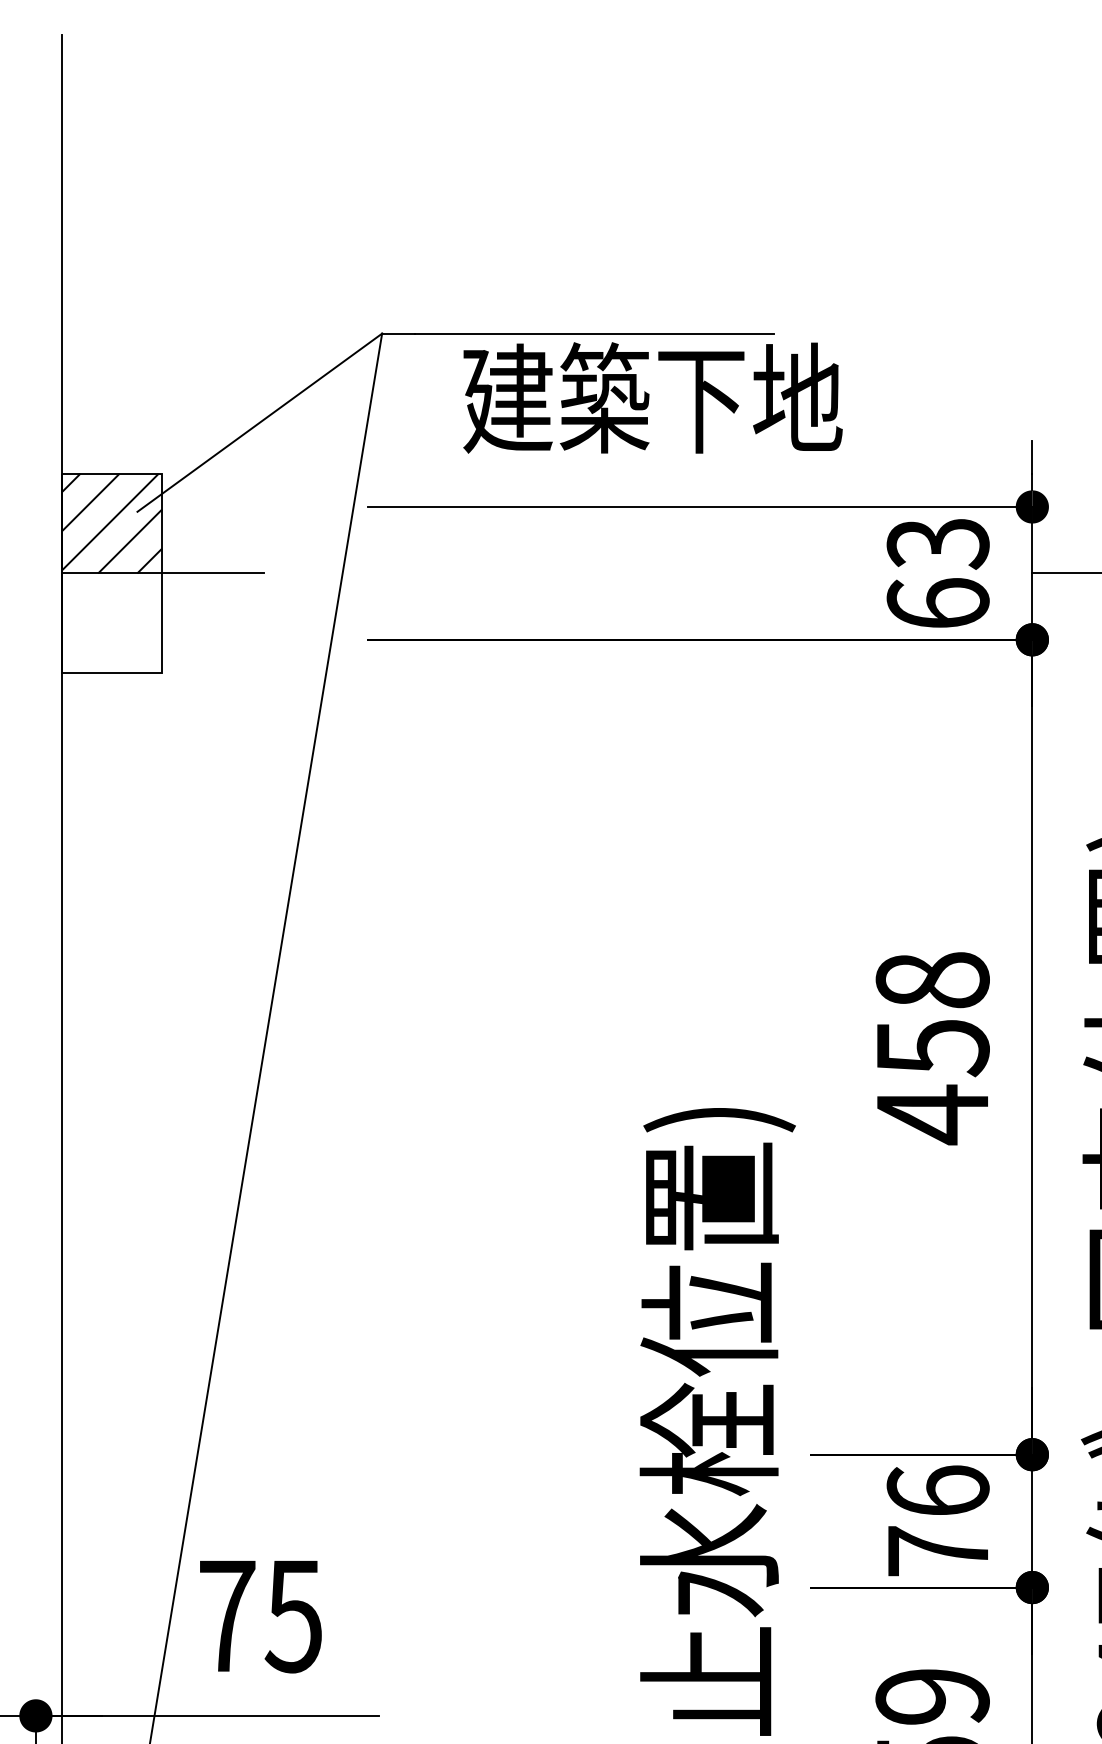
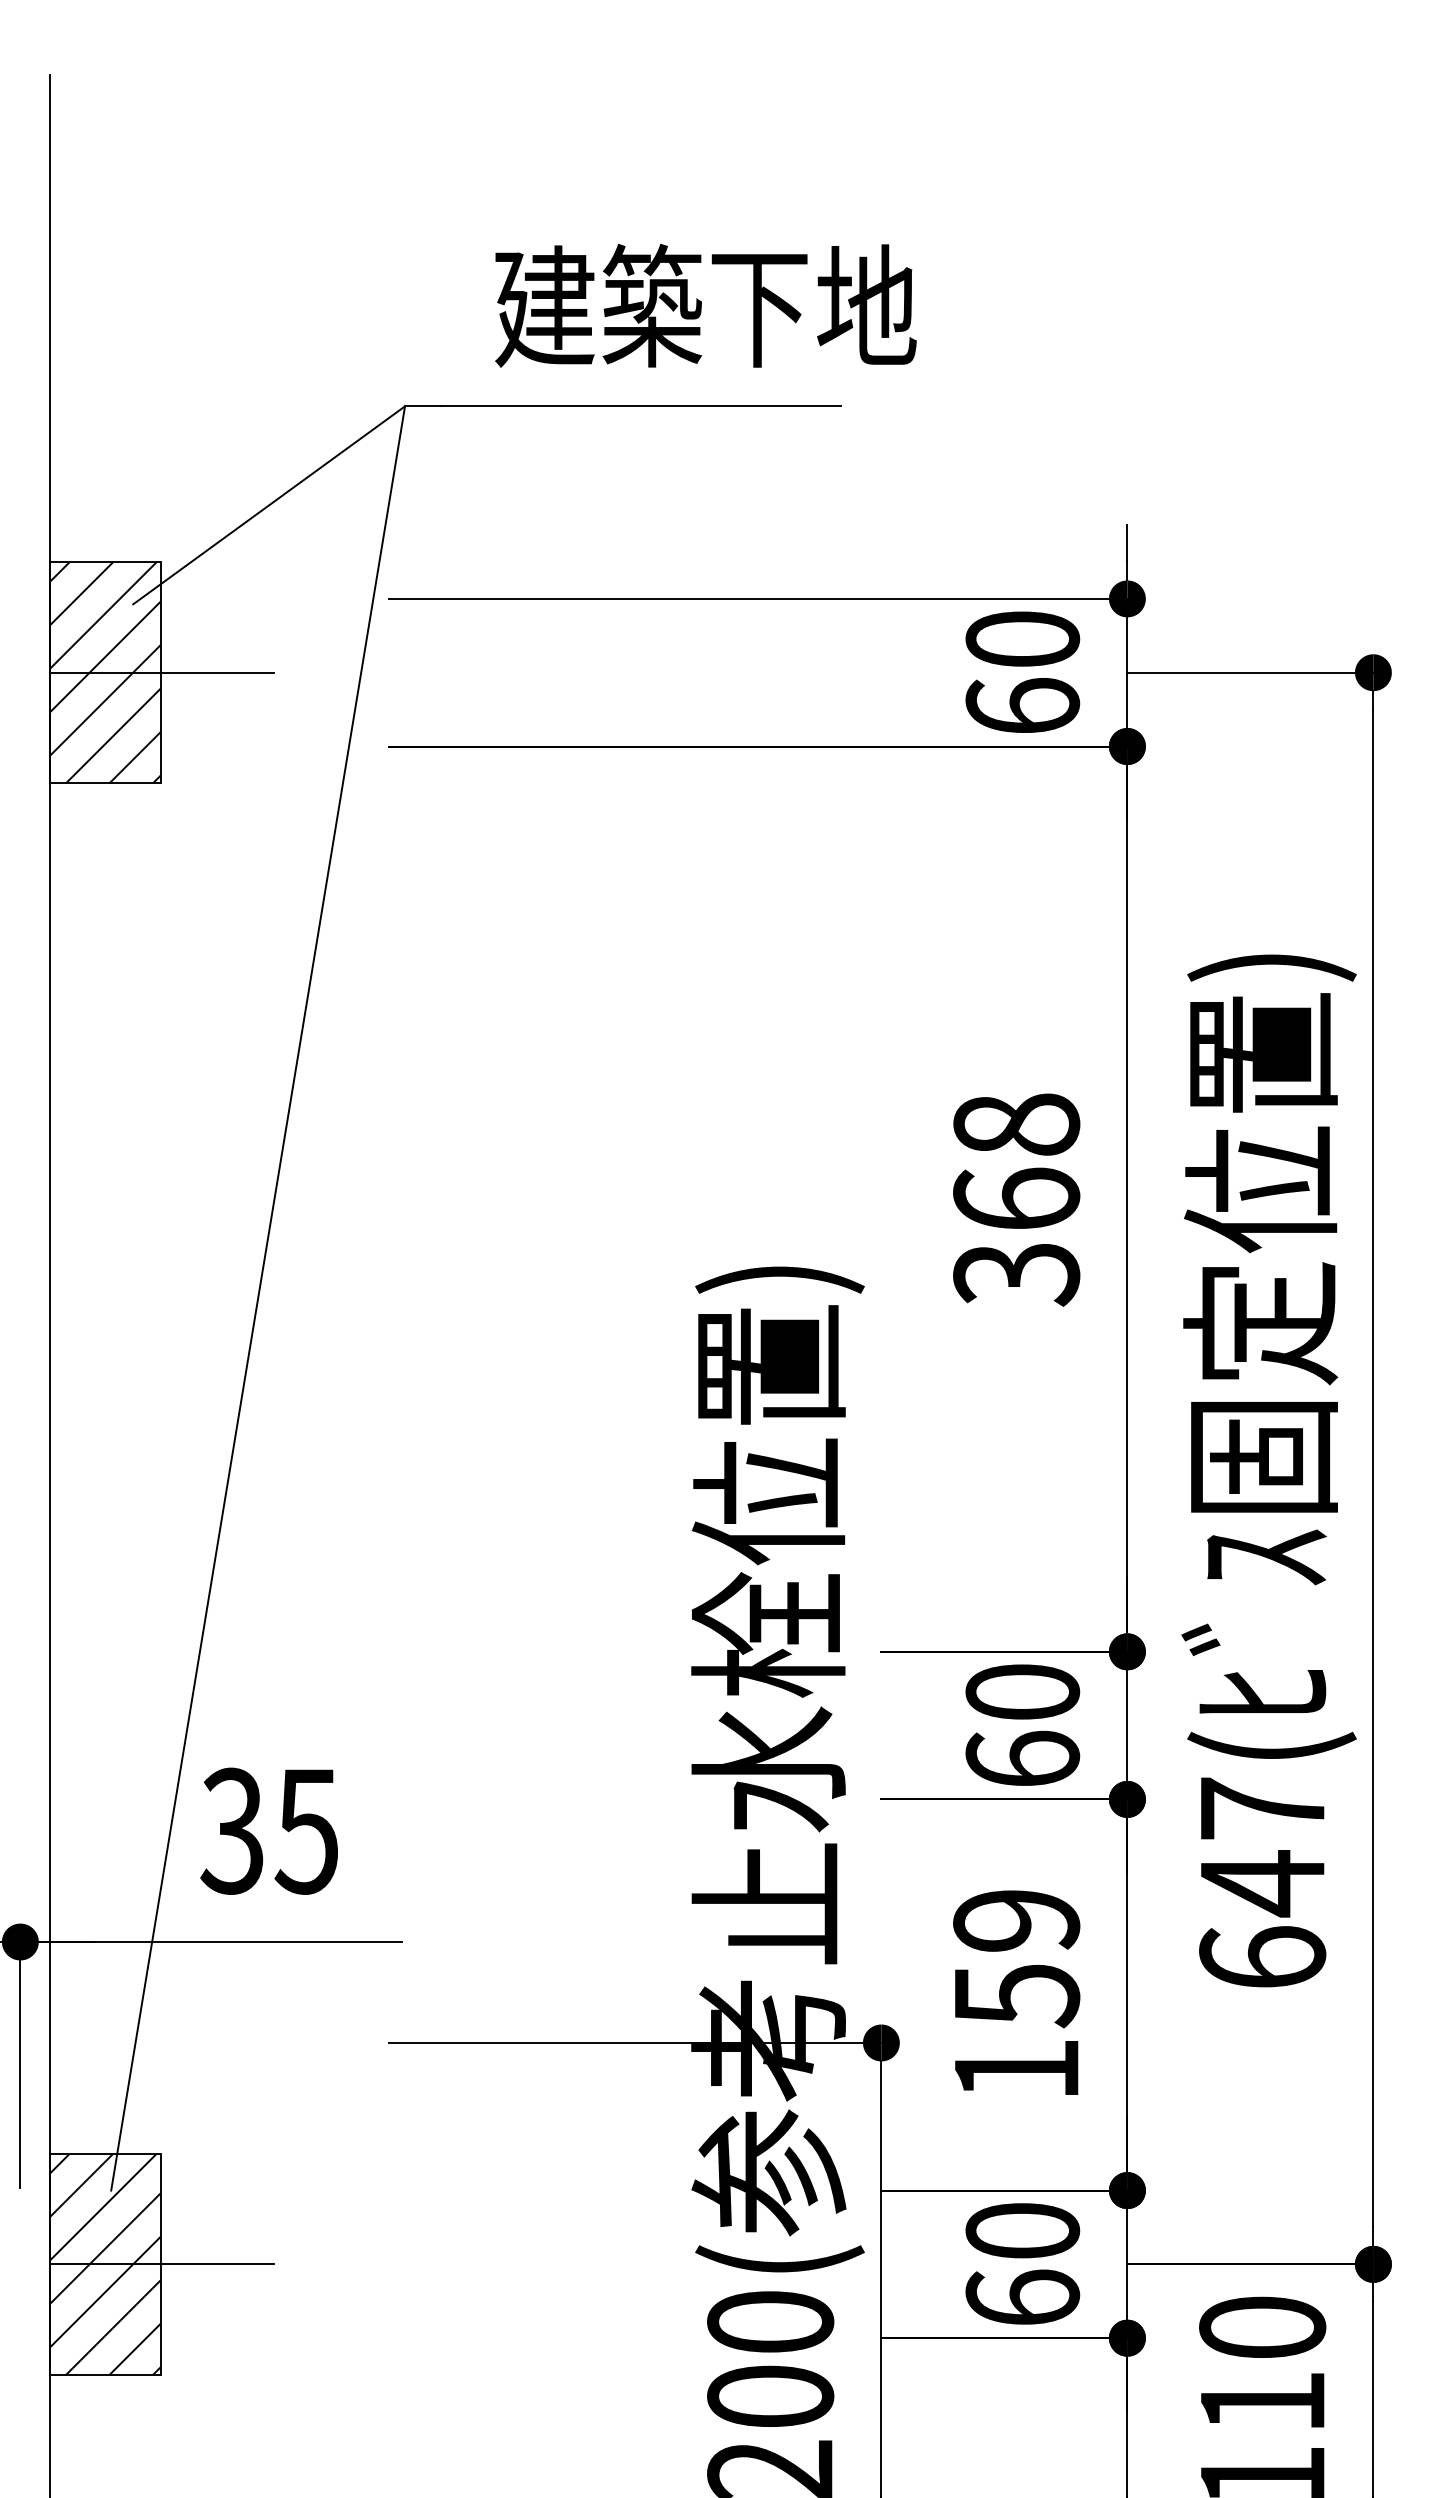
text: (652, 397) -> (705, 305), moved
text: (937, 543) -> (1022, 639), 63 -> 60
hatch: (111, 622) -> (104, 727), added
text: (932, 1081) -> (1016, 1237), 458 -> 368
text: (937, 1520) -> (1022, 1724), 76 -> 60
text: (226, 1615) -> (232, 1830), 75 -> 35

